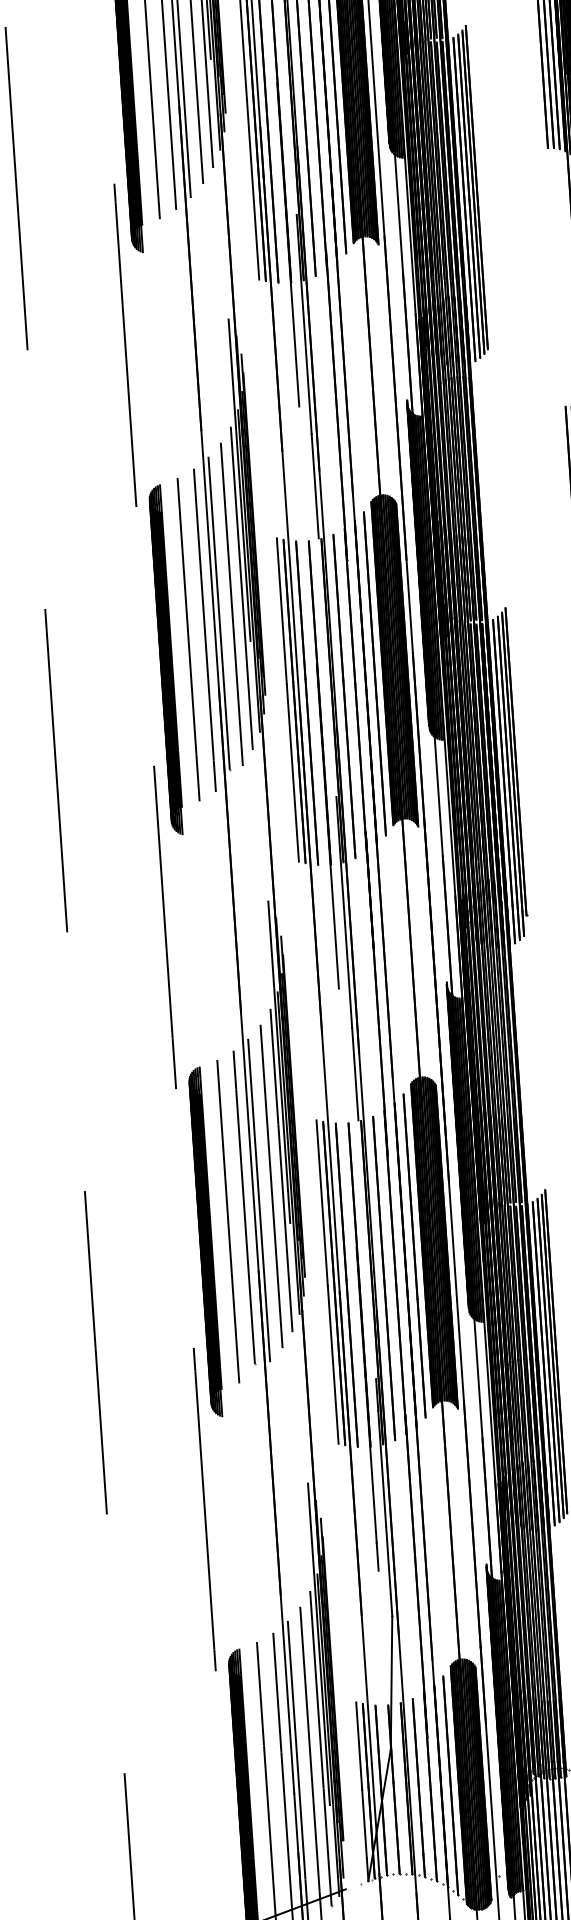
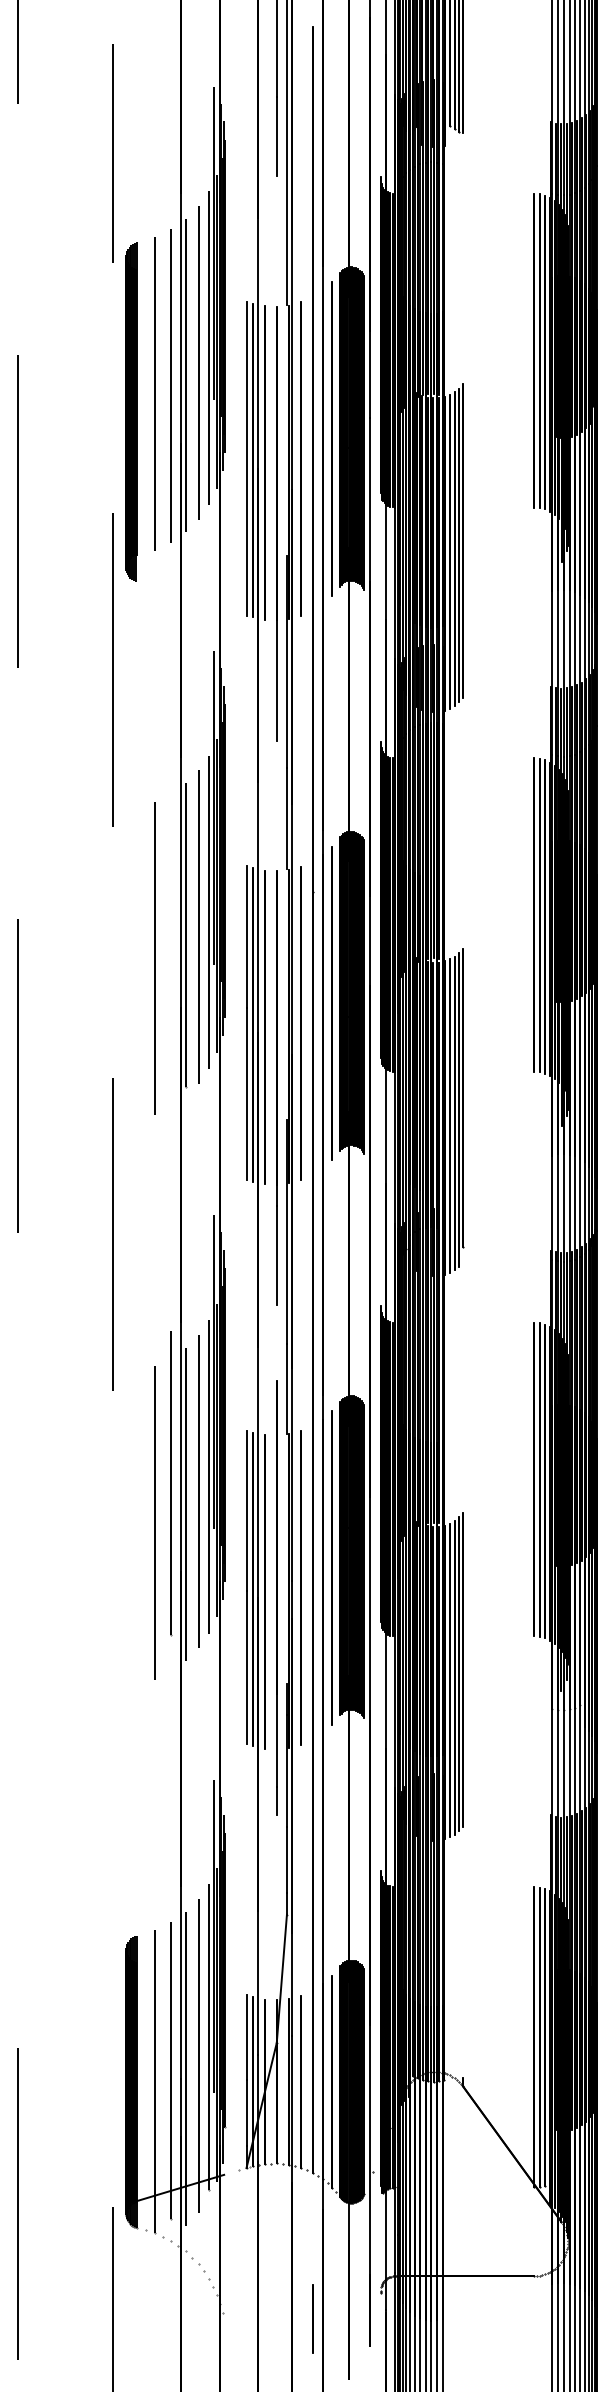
line: (204, 630) -> (170, 950), removed
part: (166, 659) -> (131, 976), removed
line: (244, 1207) -> (171, 1483), moved
part: (205, 1241) -> (131, 1540), removed
line: (363, 1346) -> (276, 1597), moved
line: (95, 1352) -> (17, 1640), removed
line: (204, 1509) -> (112, 1798), removed

